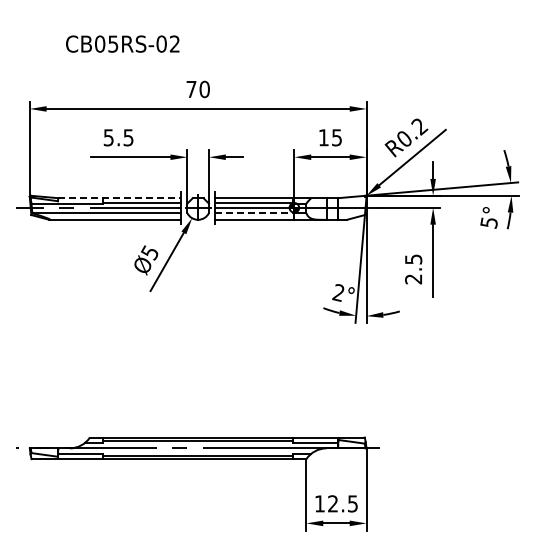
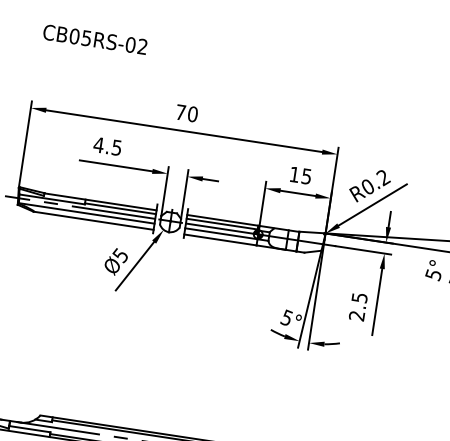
text: (122, 43) -> (95, 39), moved
text: (108, 137) -> (98, 144), 5.5 -> 4.5
line: (119, 198) -> (100, 201), dashed -> solid
line: (254, 213) -> (221, 234), dashed -> solid
text: (338, 292) -> (286, 317), 2° -> 5°

